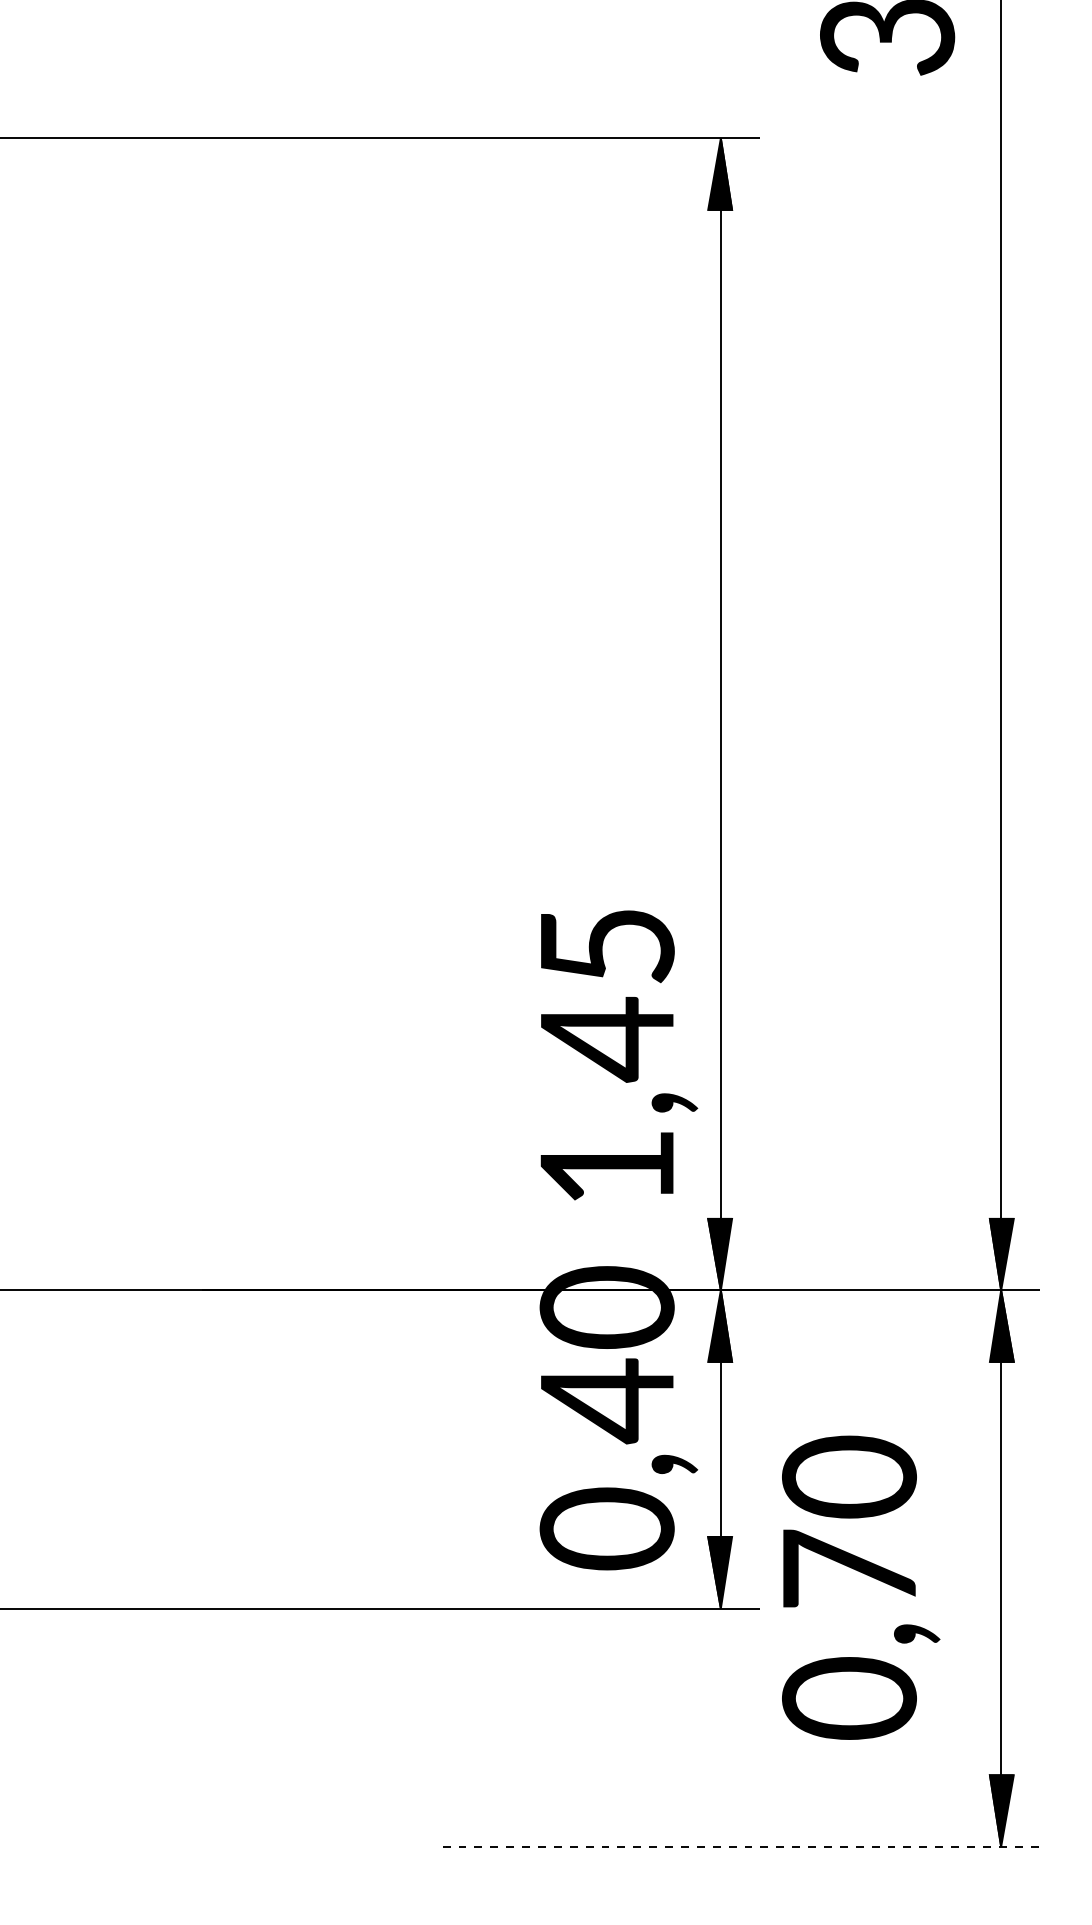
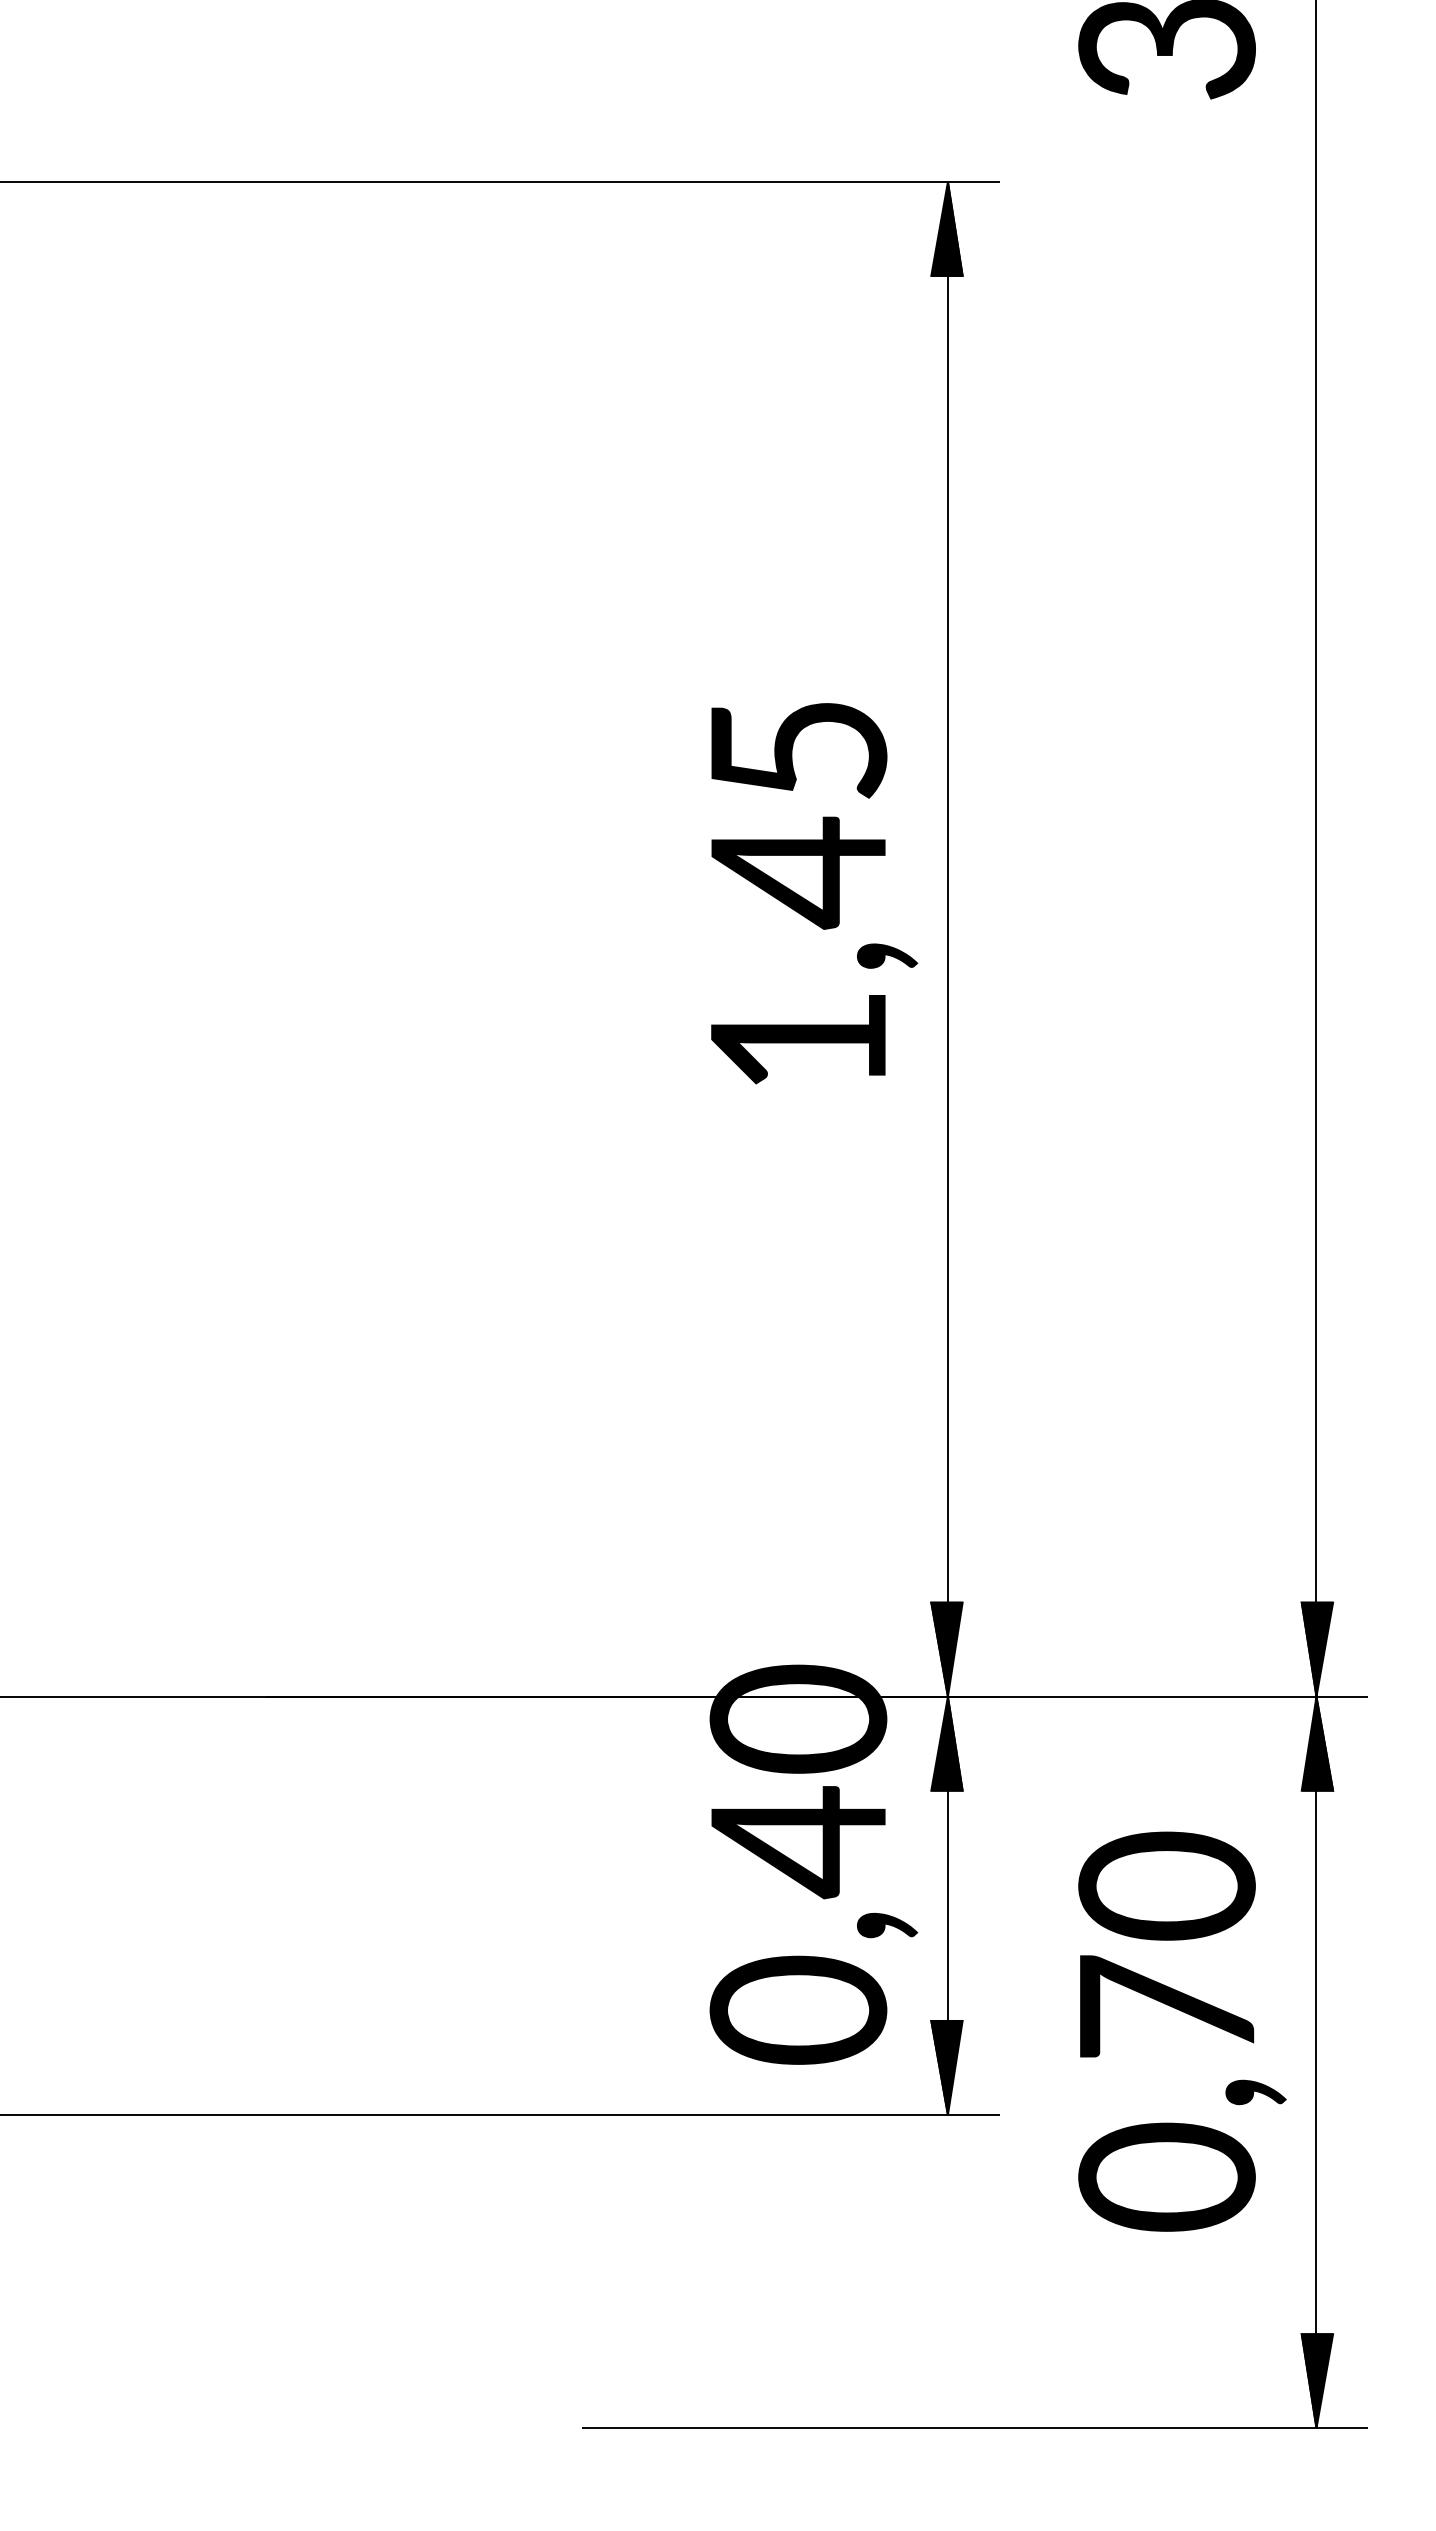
text: (619, 1055) -> (814, 893), moved
text: (861, 1587) -> (1182, 2031), moved
line: (741, 1846) -> (975, 2428), dashed -> solid

